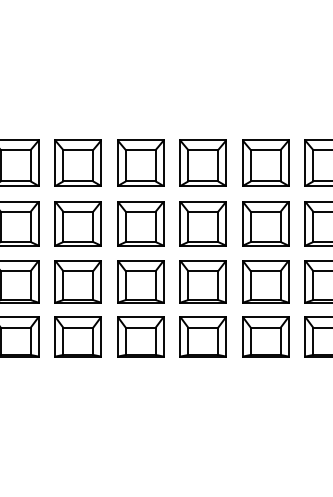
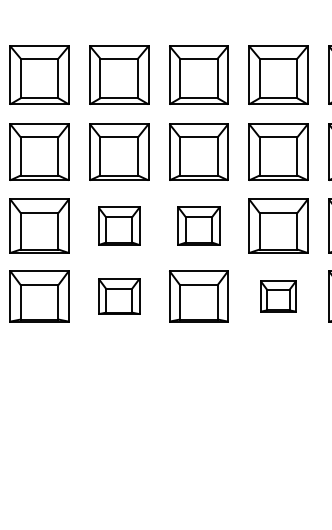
part: (77, 281) -> (118, 225), size x0.7
part: (140, 281) -> (198, 225), size x0.7
part: (77, 336) -> (118, 296), size x0.7
part: (202, 336) -> (277, 296), size x0.6

